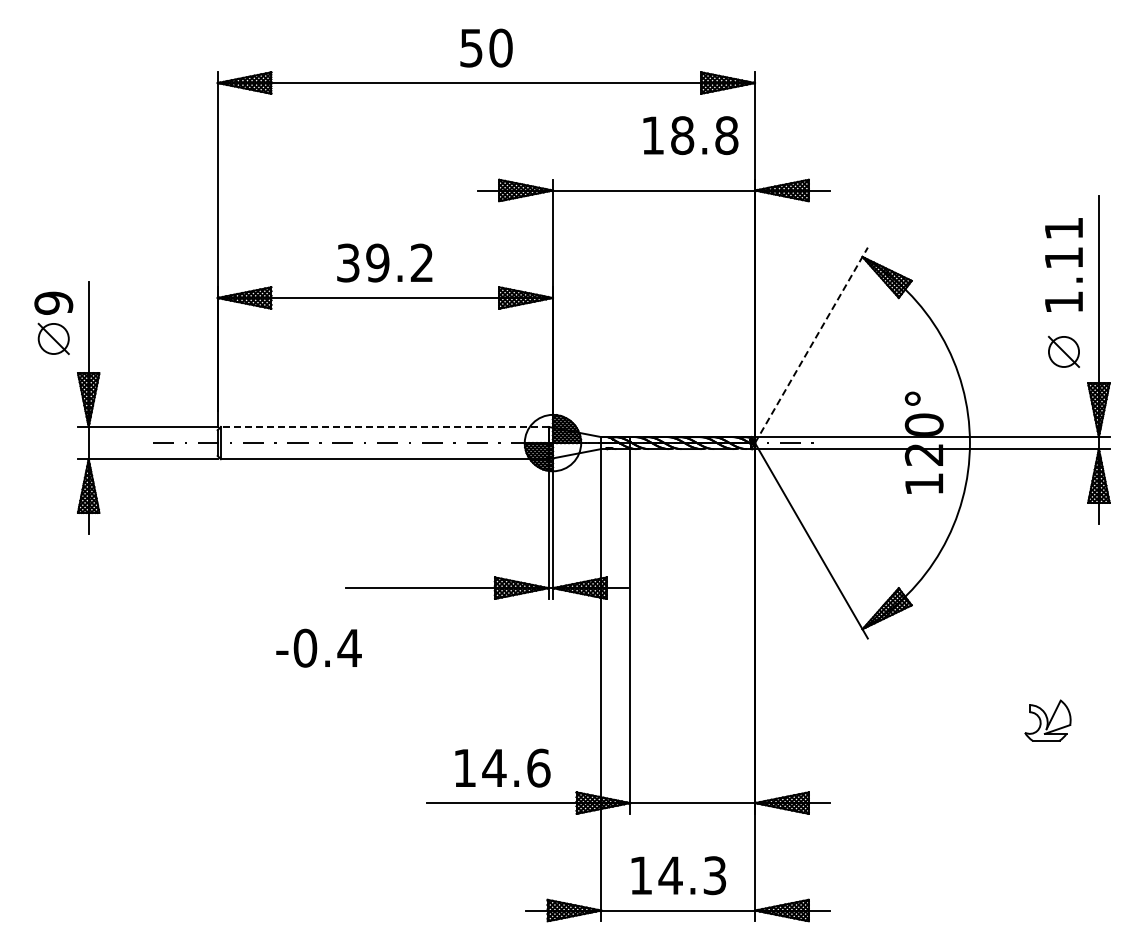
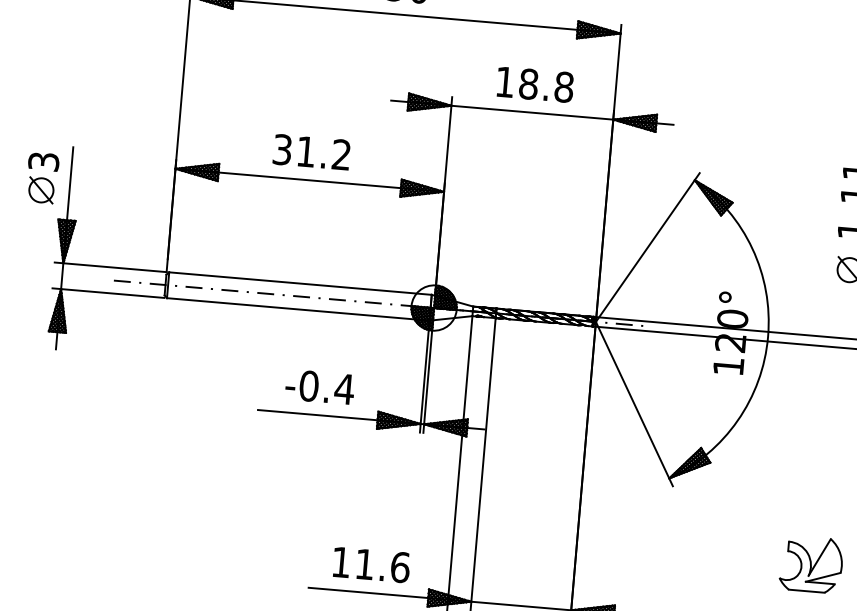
text: (690, 135) -> (535, 84), moved
text: (377, 262) -> (305, 151), 39.2 -> 31.2
text: (53, 302) -> (43, 161), 9 -> 3
line: (811, 345) -> (647, 247), dashed -> solid
line: (384, 426) -> (300, 283), dashed -> solid
text: (318, 647) -> (319, 386), moved
part: (1047, 720) -> (811, 564), size x1.67
text: (494, 767) -> (364, 563), 14.6 -> 11.6

